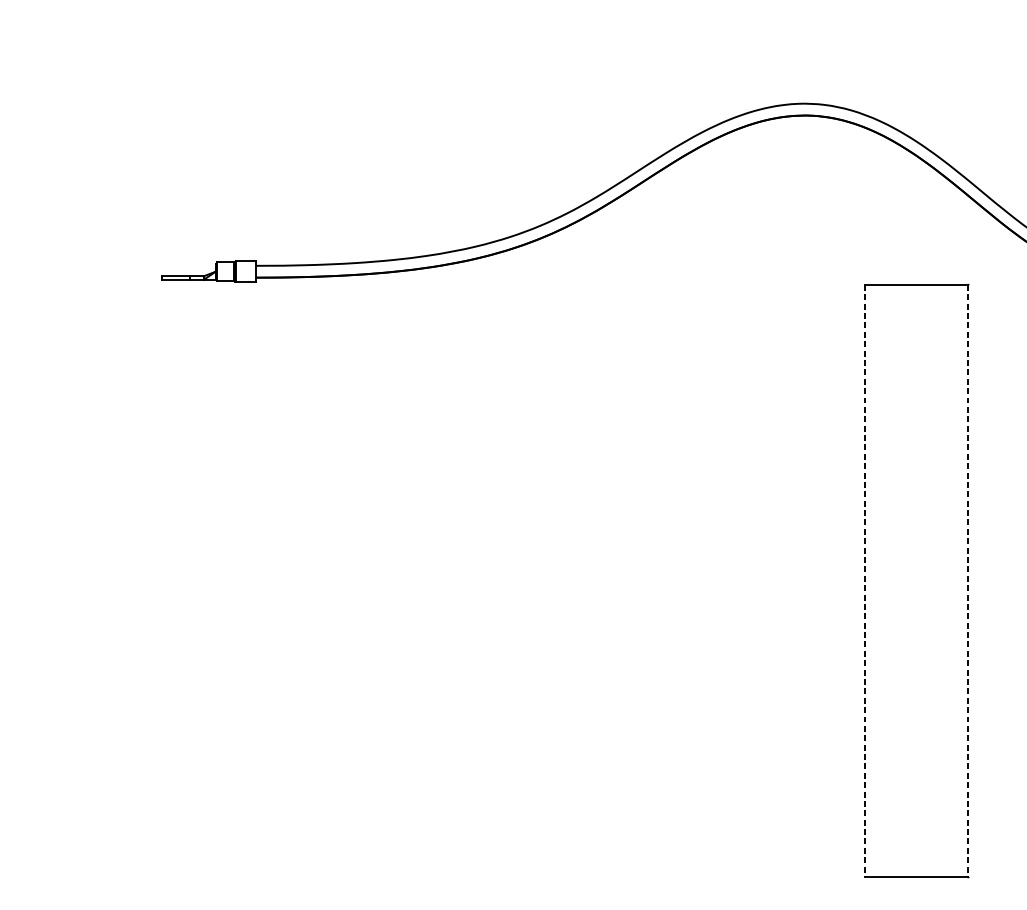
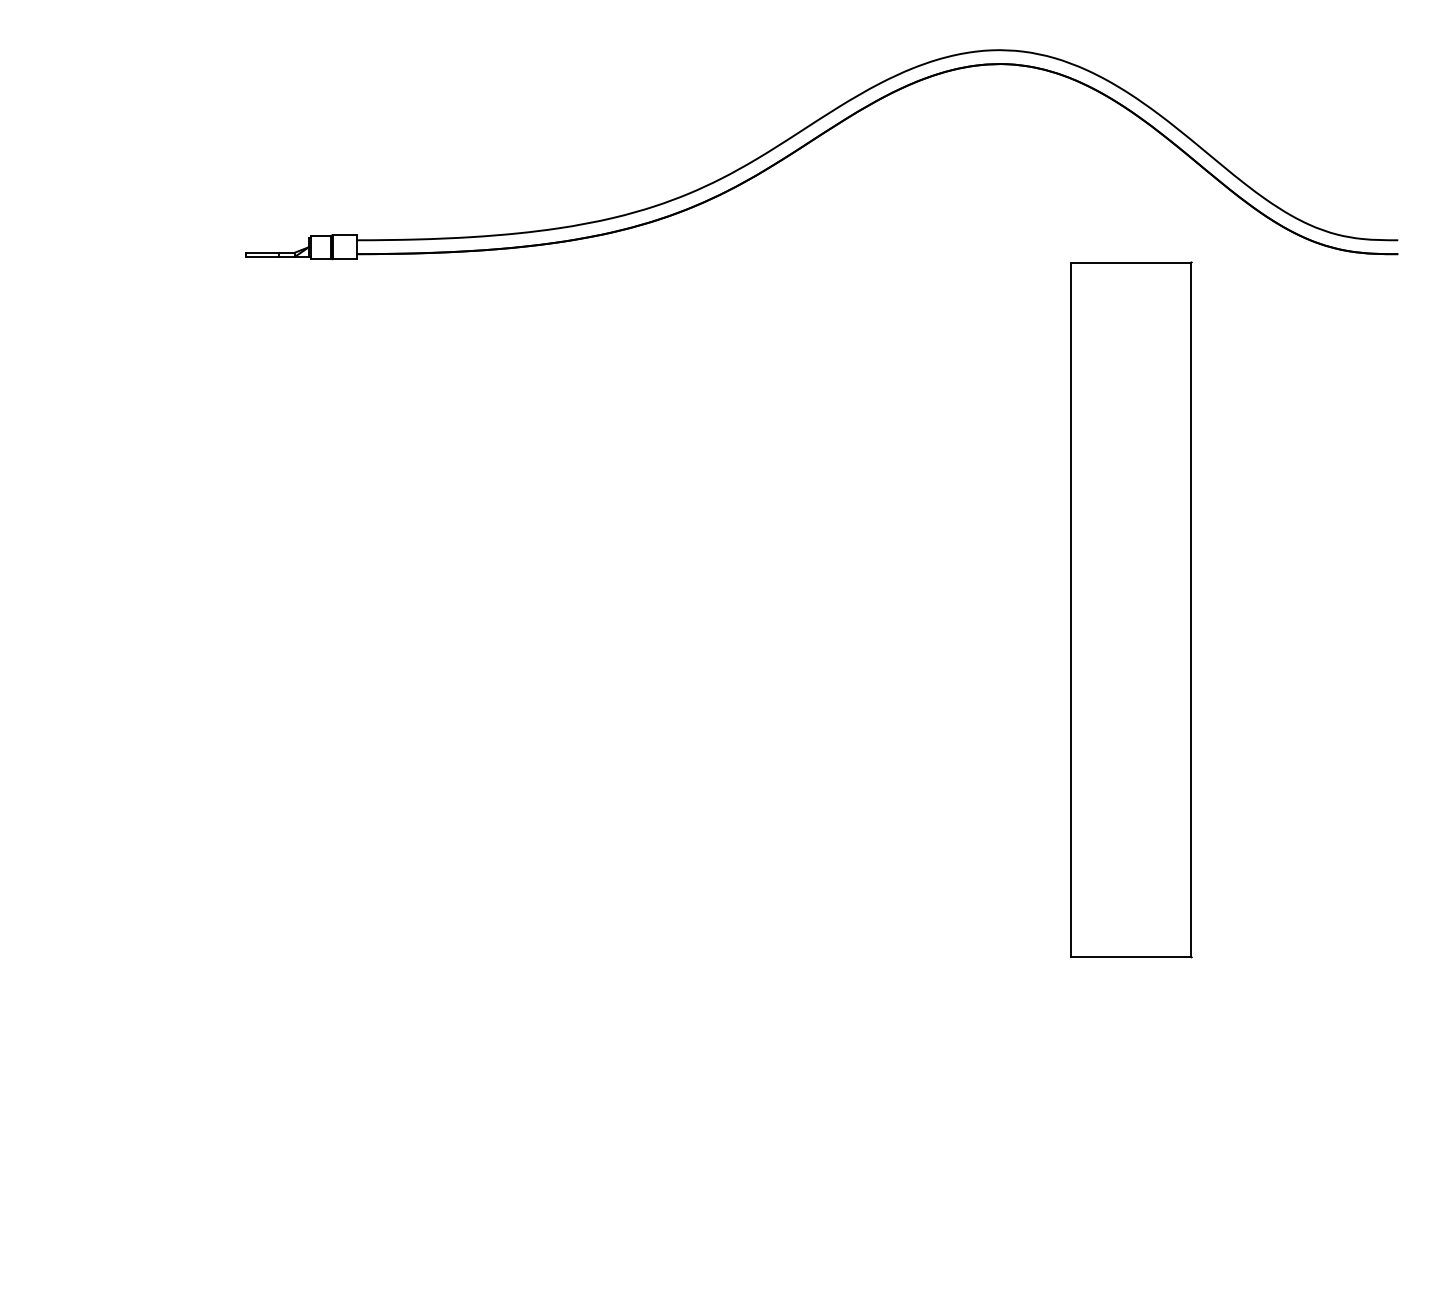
line: (865, 581) -> (1070, 610), dashed -> solid
line: (967, 581) -> (1190, 610), dashed -> solid

